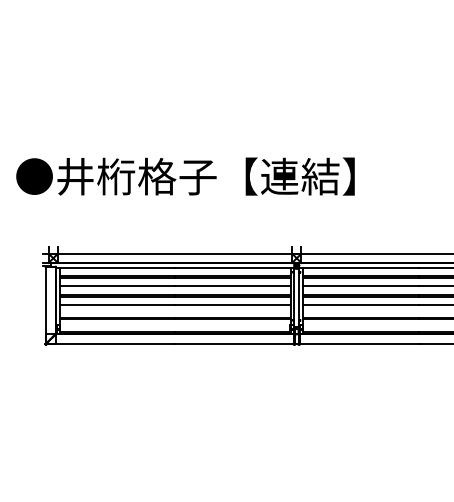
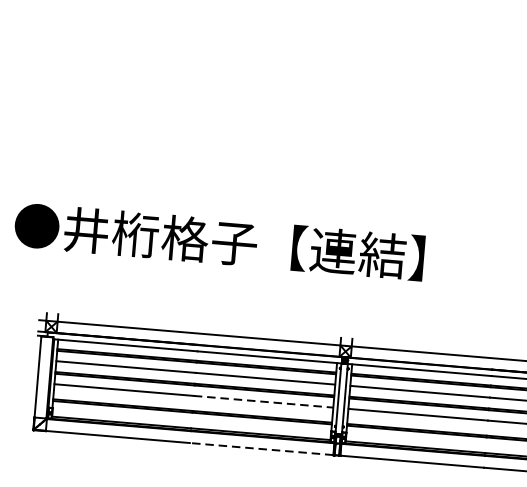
line: (232, 305) -> (263, 402), solid -> dashed
line: (233, 344) -> (260, 449), solid -> dashed

